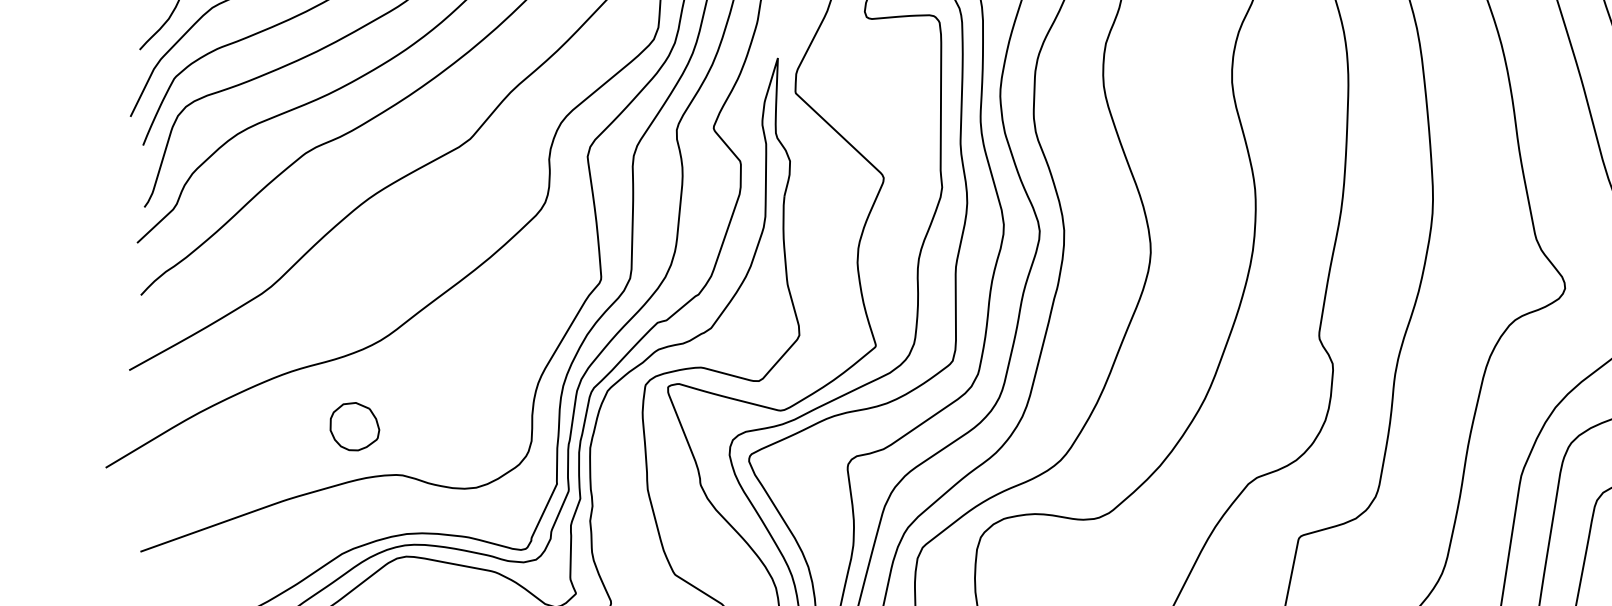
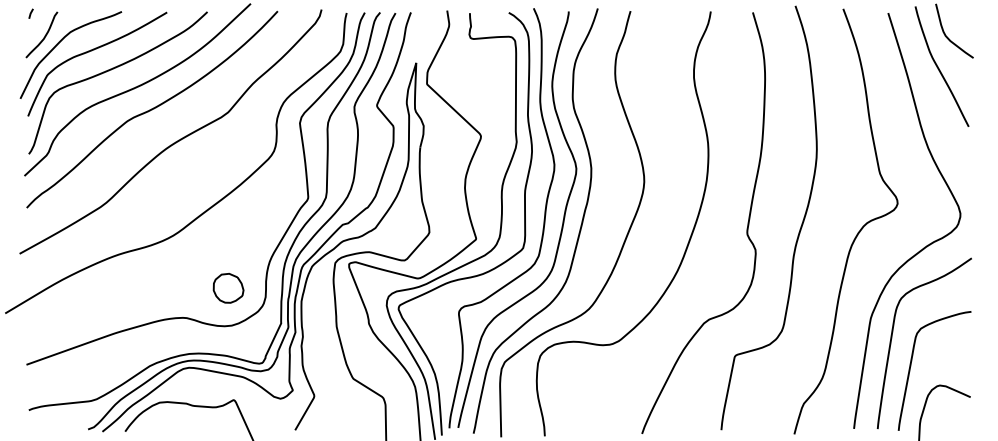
part: (354, 426) -> (228, 288), moved

